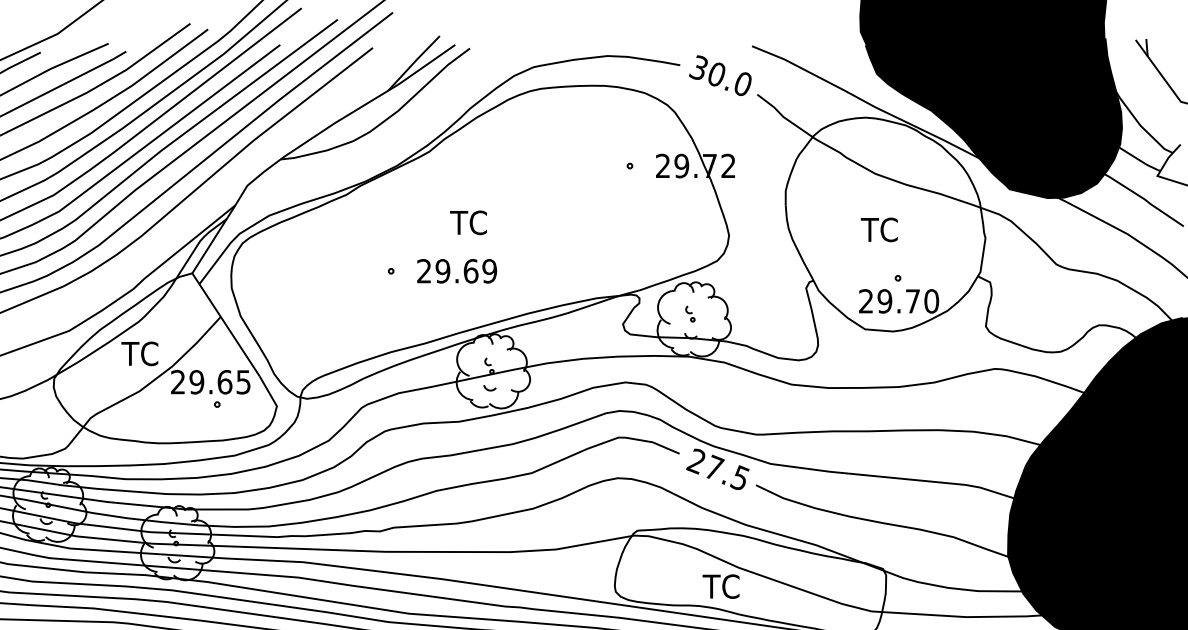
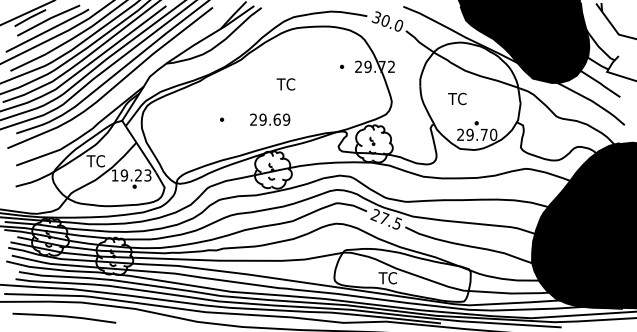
text: (467, 222) -> (285, 84), moved
text: (879, 228) -> (457, 98), moved
text: (457, 270) -> (270, 119), moved
text: (210, 382) -> (131, 175), 29.65 -> 19.23

